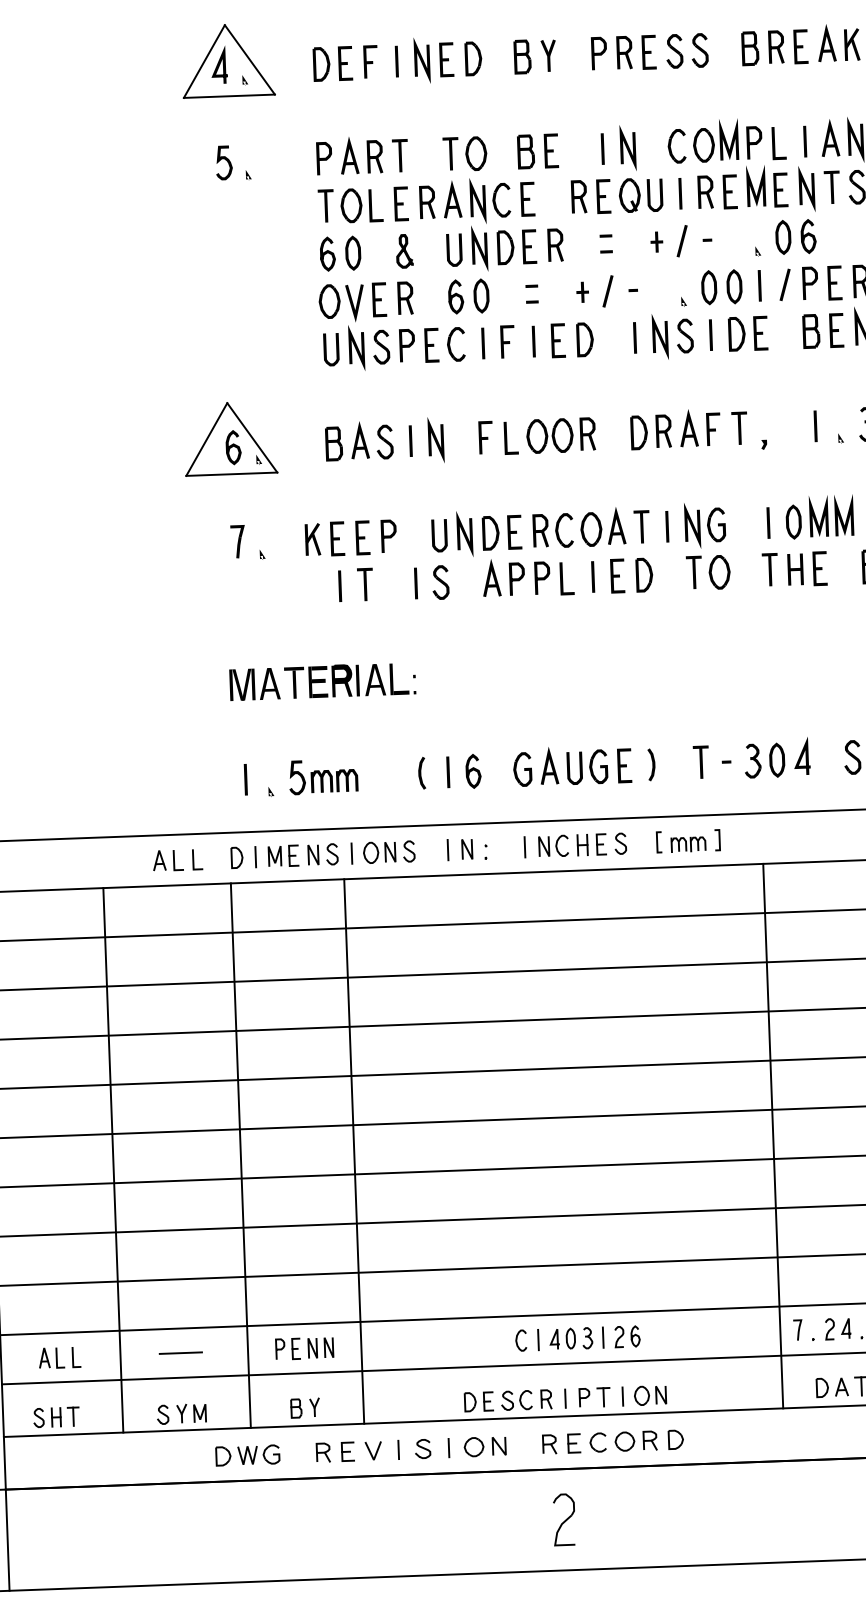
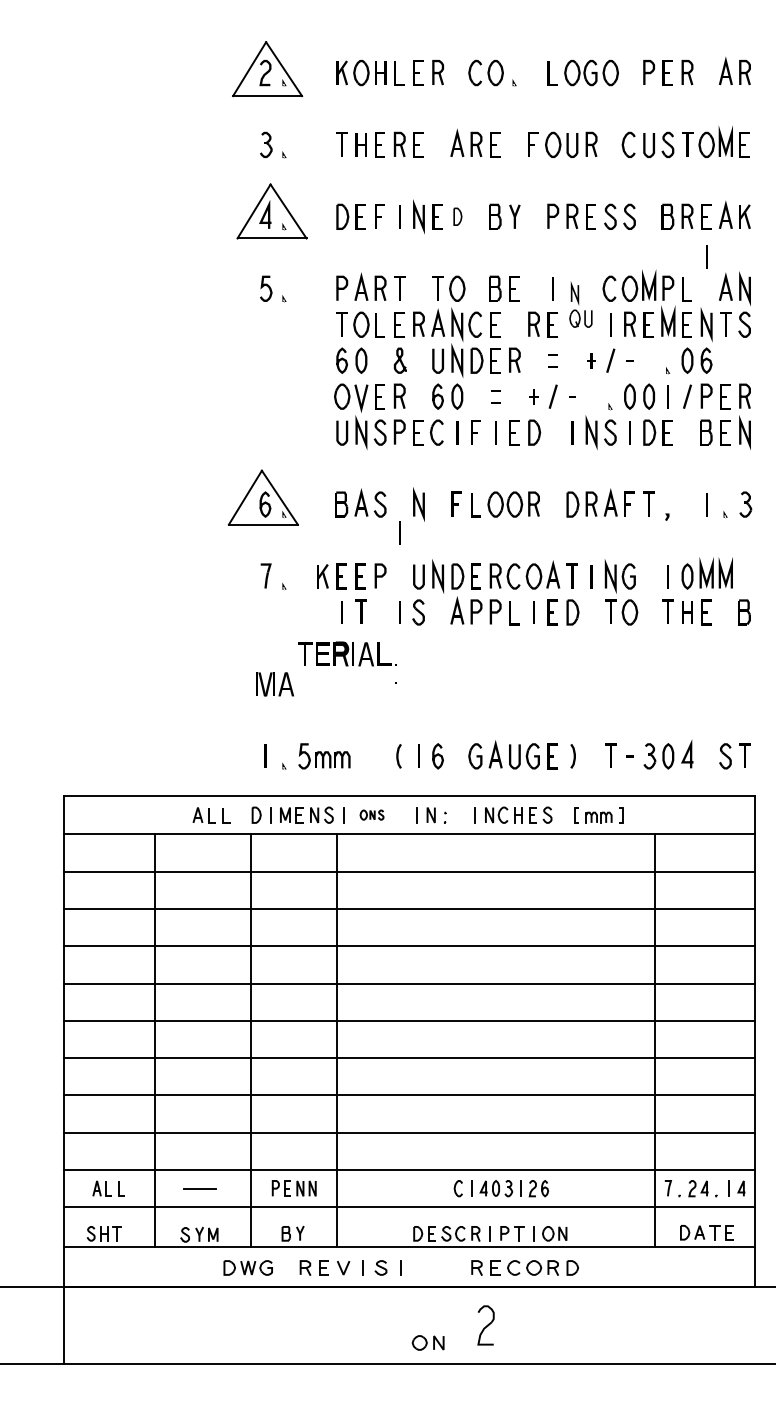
part: (472, 58) -> (457, 216), size x0.7
line: (804, 141) -> (706, 256), moved
part: (639, 168) -> (580, 304), size x0.7
line: (410, 441) -> (399, 532), moved
part: (350, 679) -> (347, 653), moved
part: (388, 851) -> (371, 814), size x0.6
part: (484, 1446) -> (427, 1342), moved

